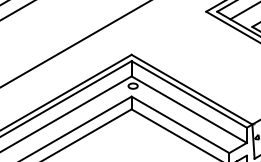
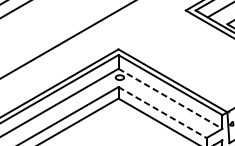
line: (189, 109) -> (170, 98), solid -> dashed
line: (180, 125) -> (162, 113), solid -> dashed

